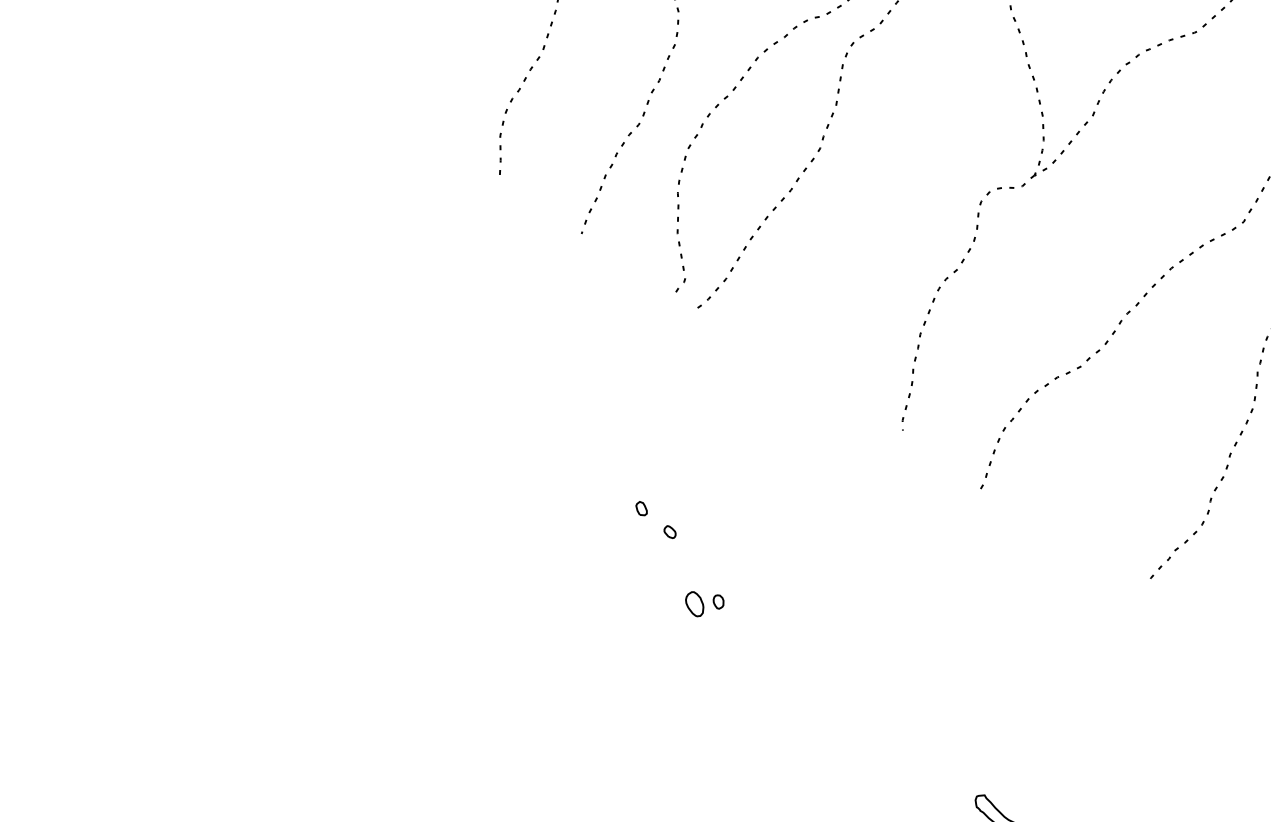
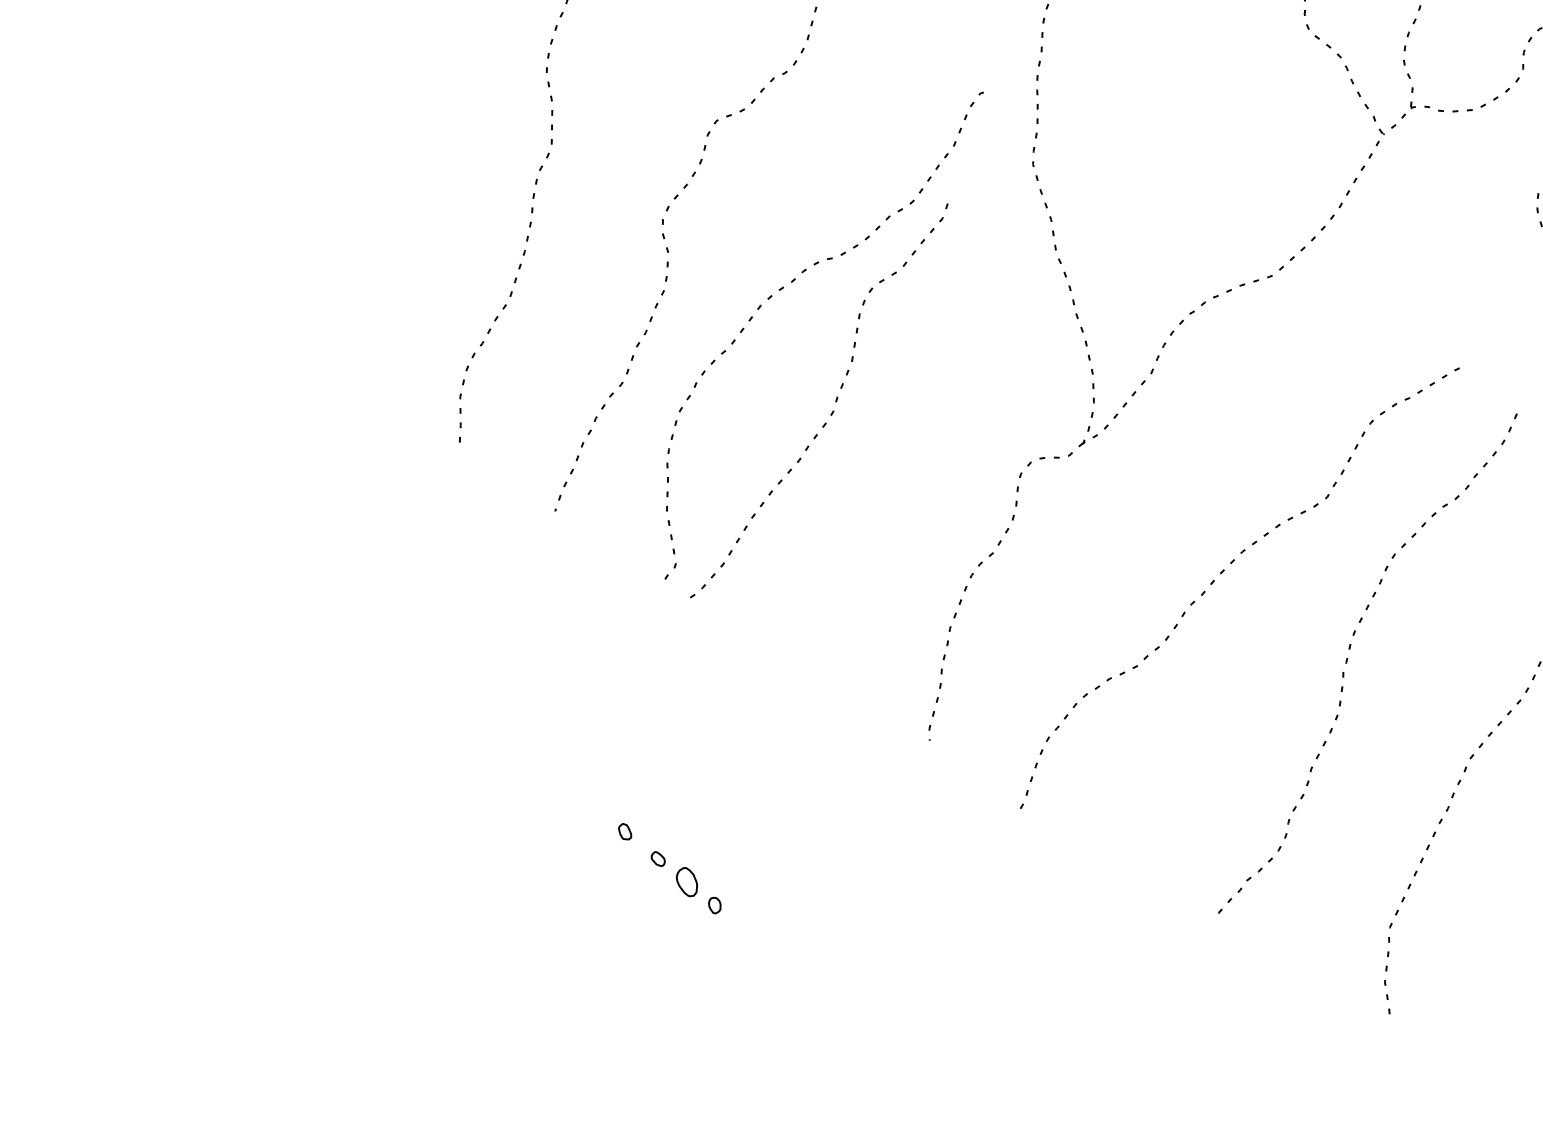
part: (718, 601) -> (714, 905), moved
part: (694, 604) -> (686, 882), moved

